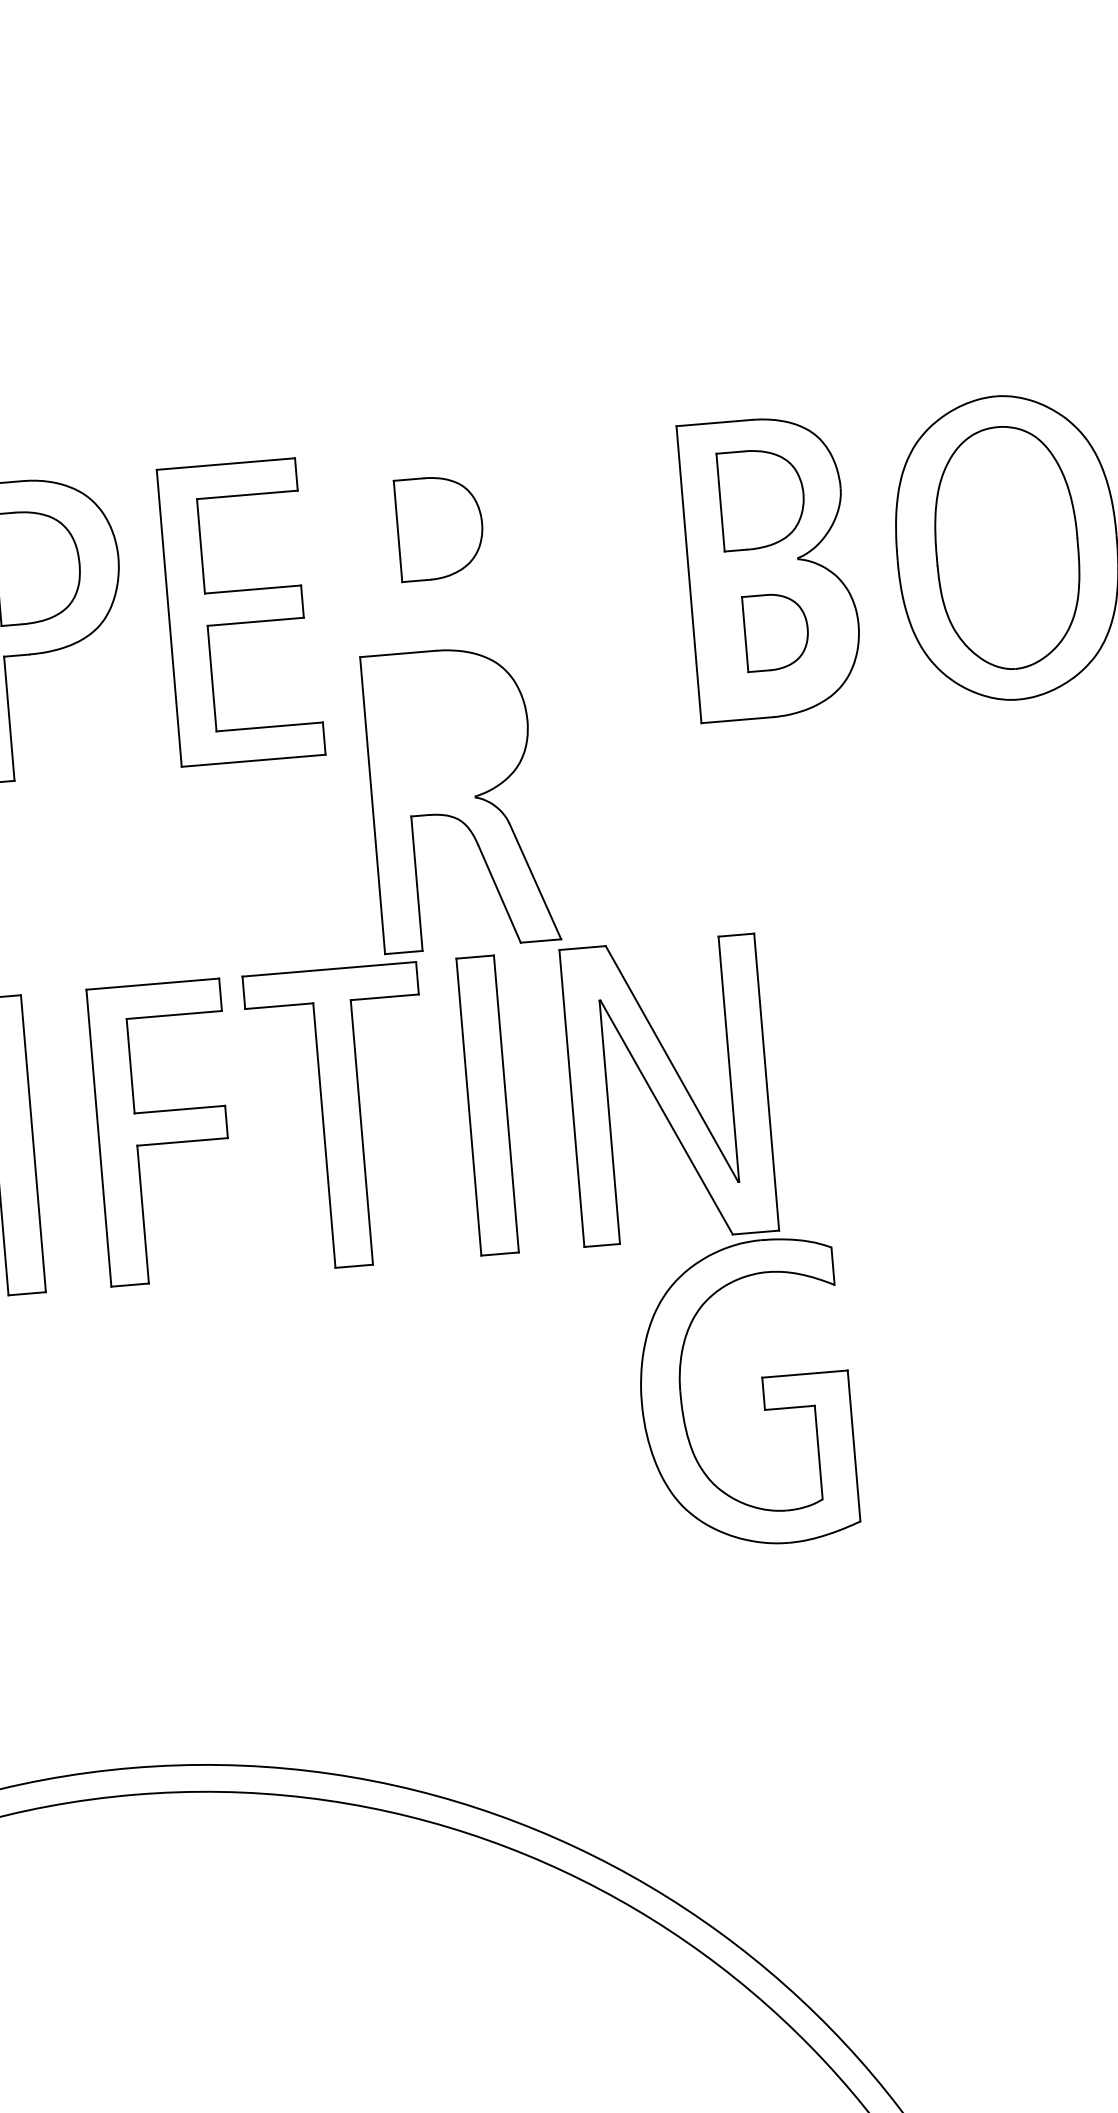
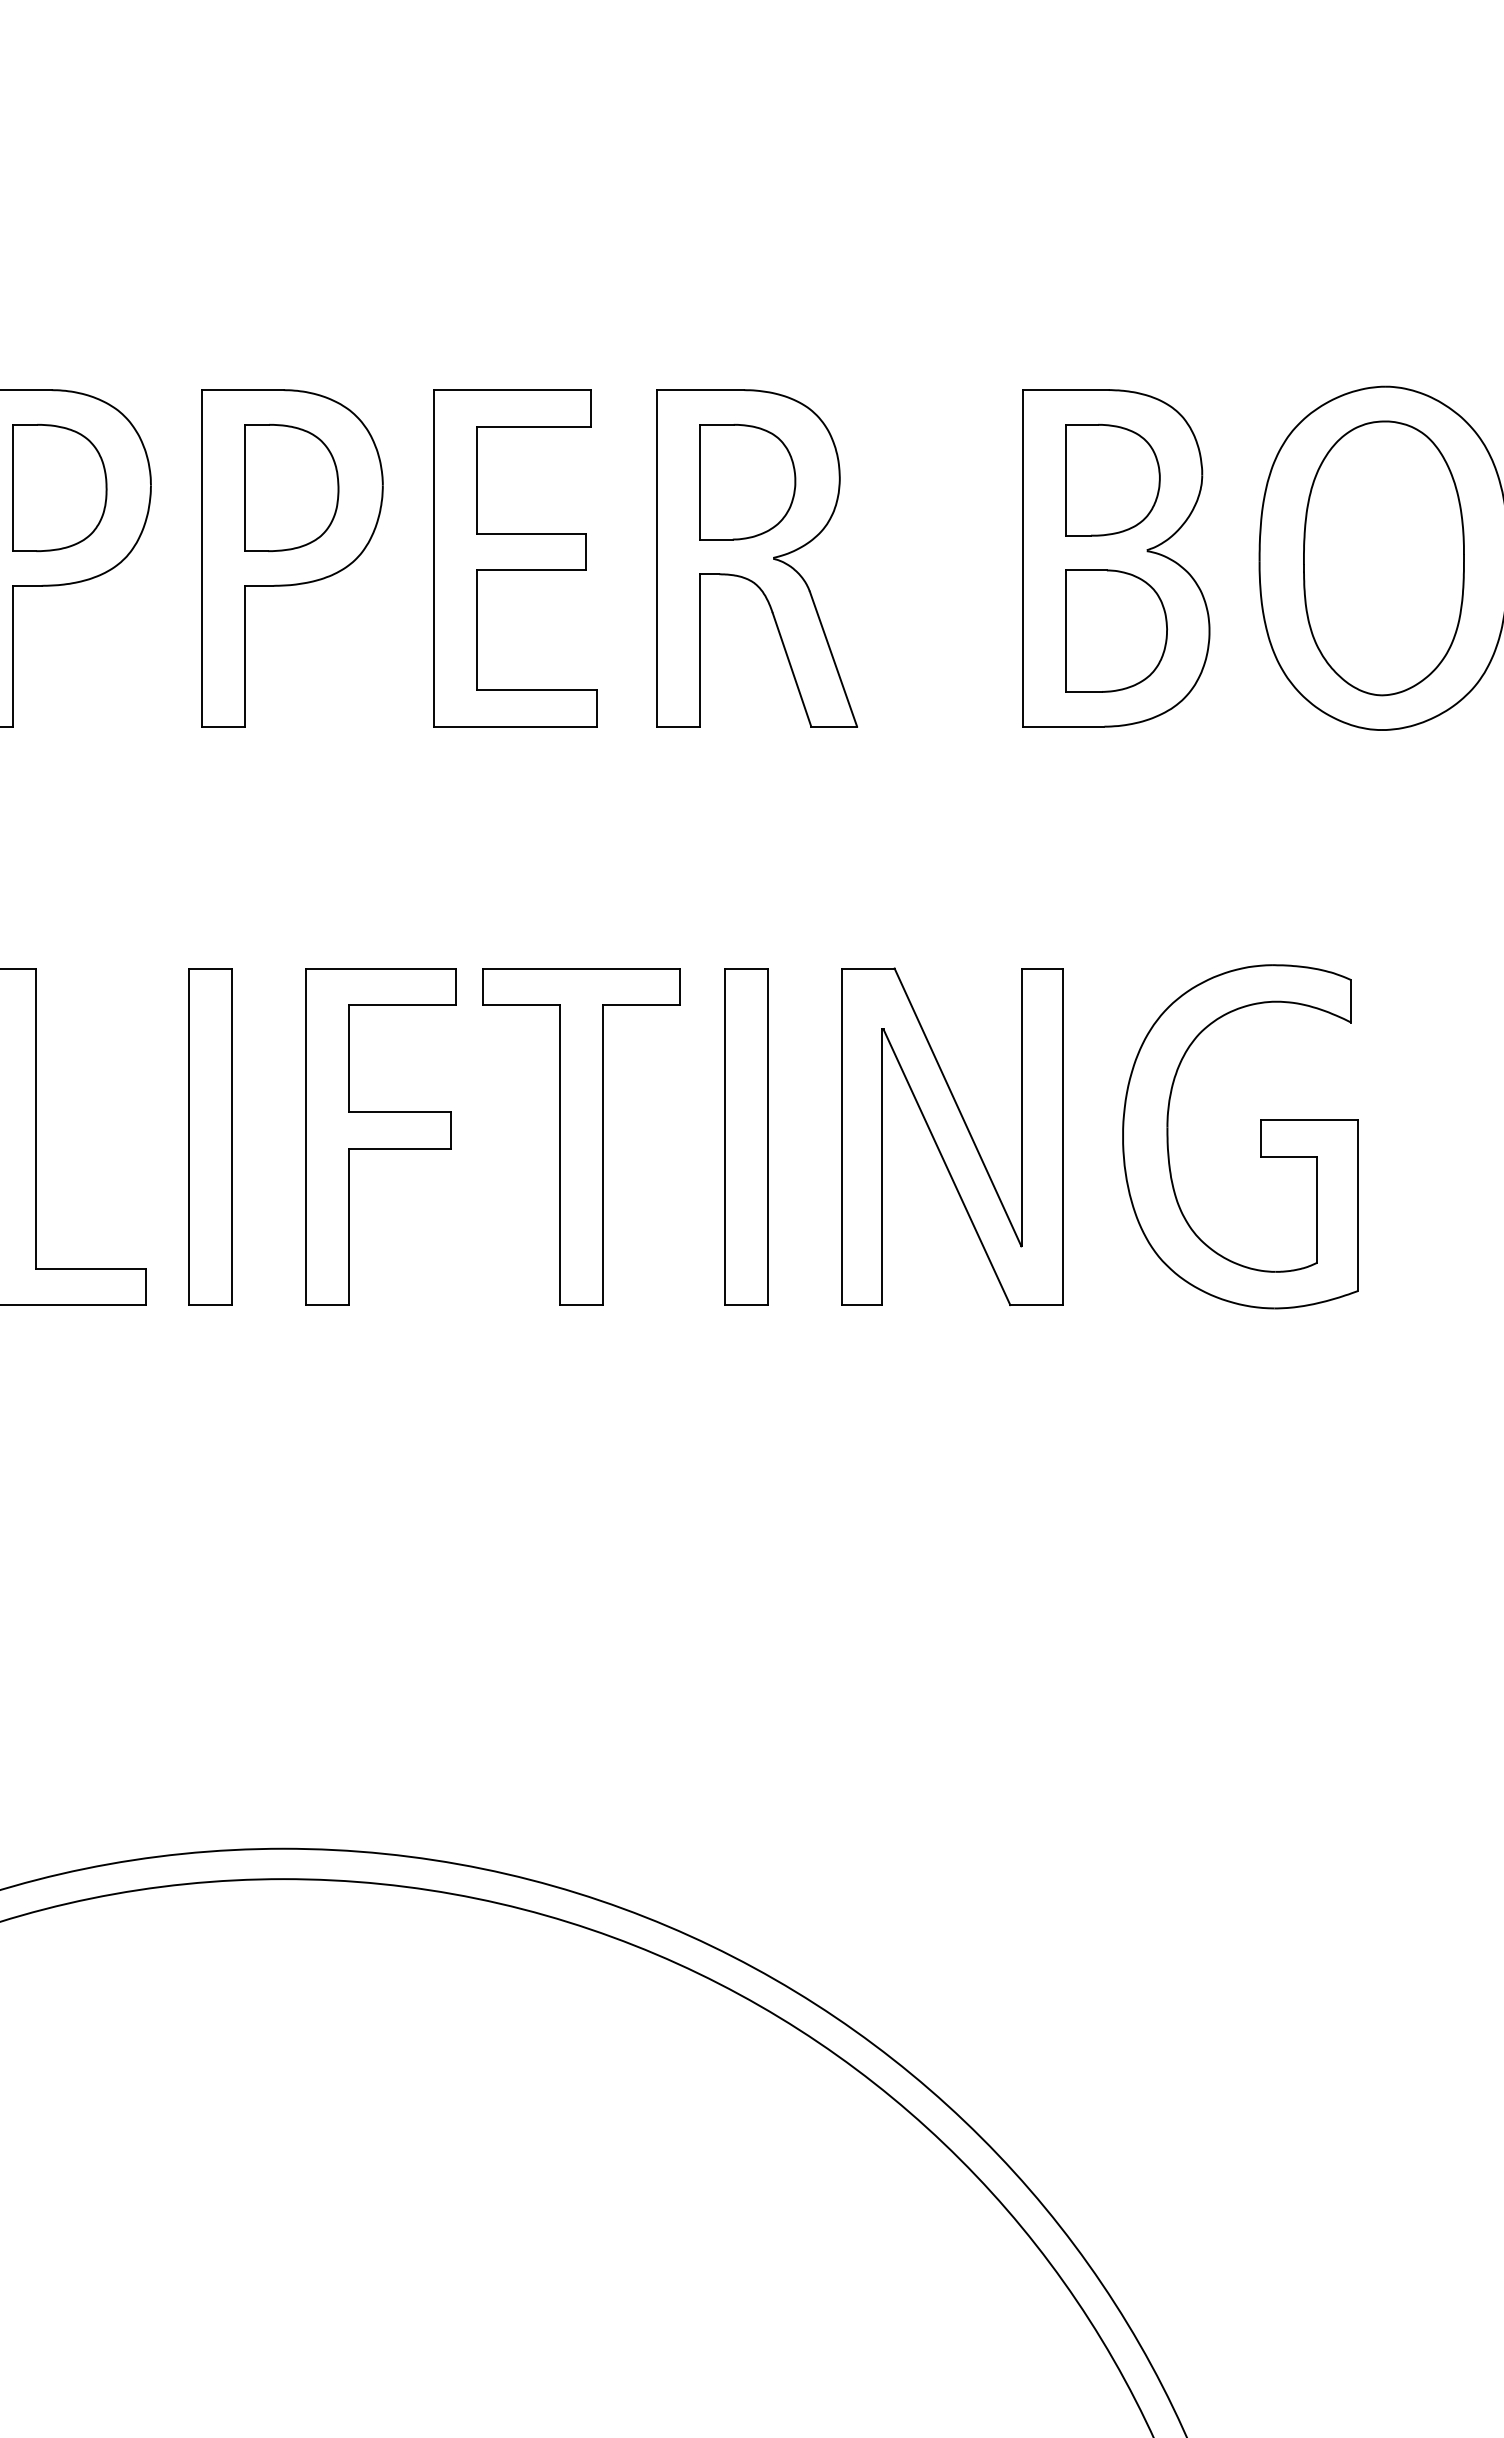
part: (776, 631) -> (1116, 630), size x1.43
part: (459, 798) -> (756, 558), moved
part: (763, 1392) -> (1260, 1136), moved

